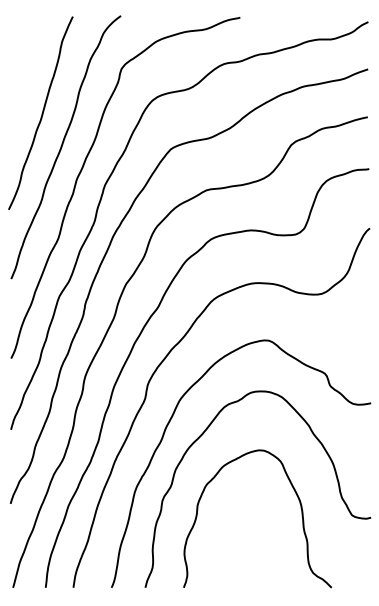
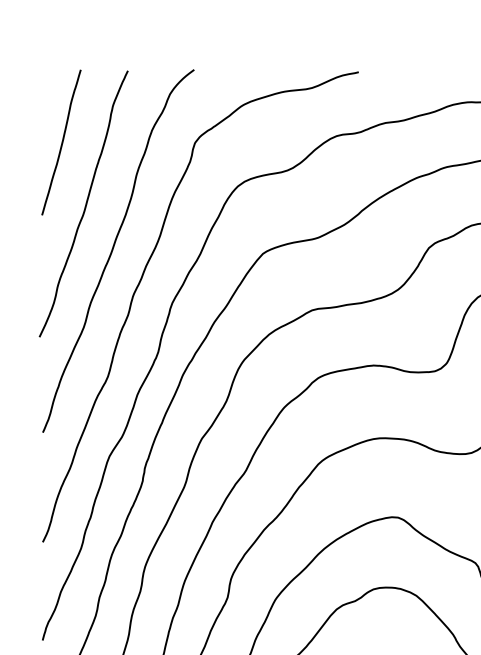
curve: (24, 68) -> (61, 142), added

